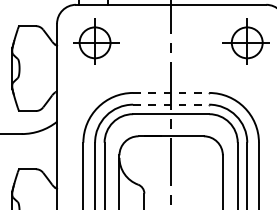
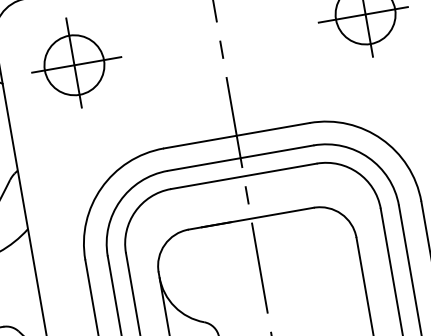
line: (171, 92) -> (237, 134), dashed -> solid
line: (171, 104) -> (241, 157), dashed -> solid

